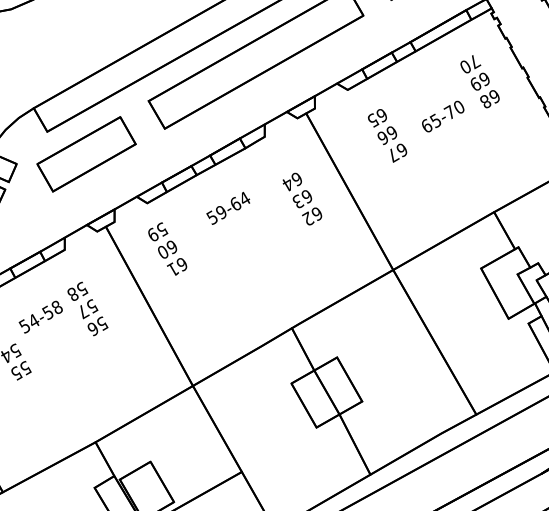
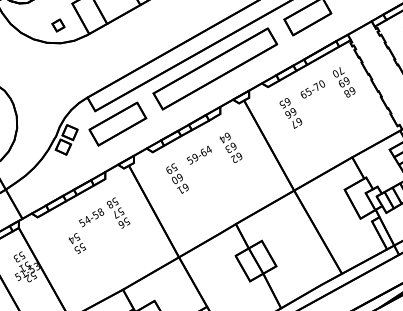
text: (442, 116) -> (312, 89), moved
text: (301, 198) -> (230, 147), moved
text: (167, 248) -> (177, 178), moved

